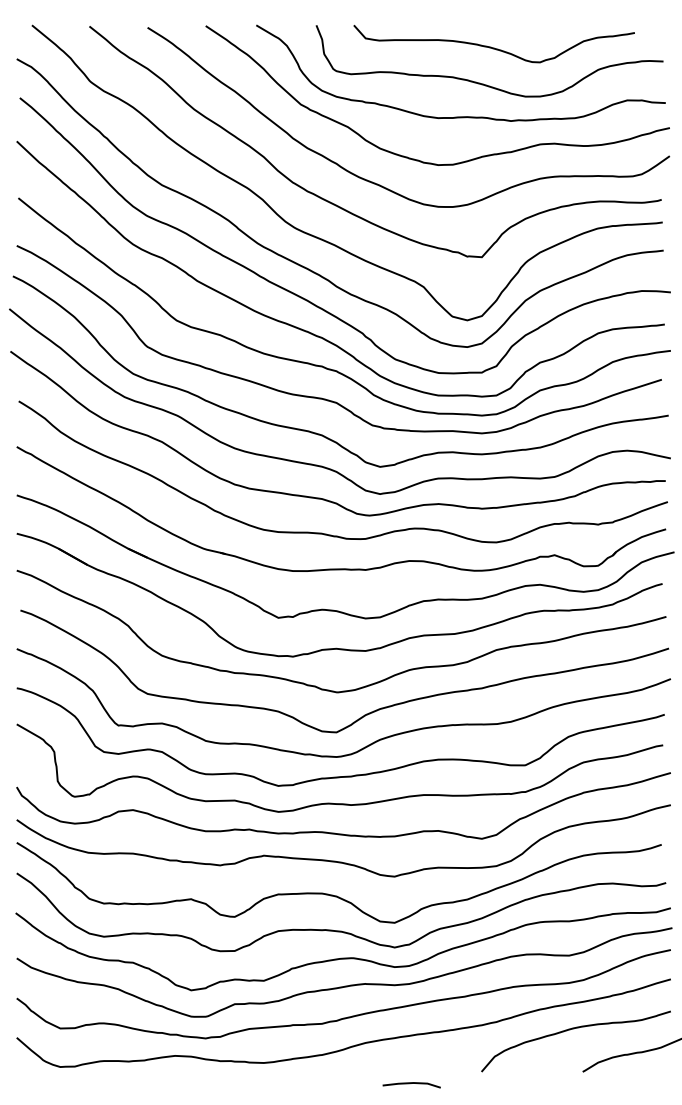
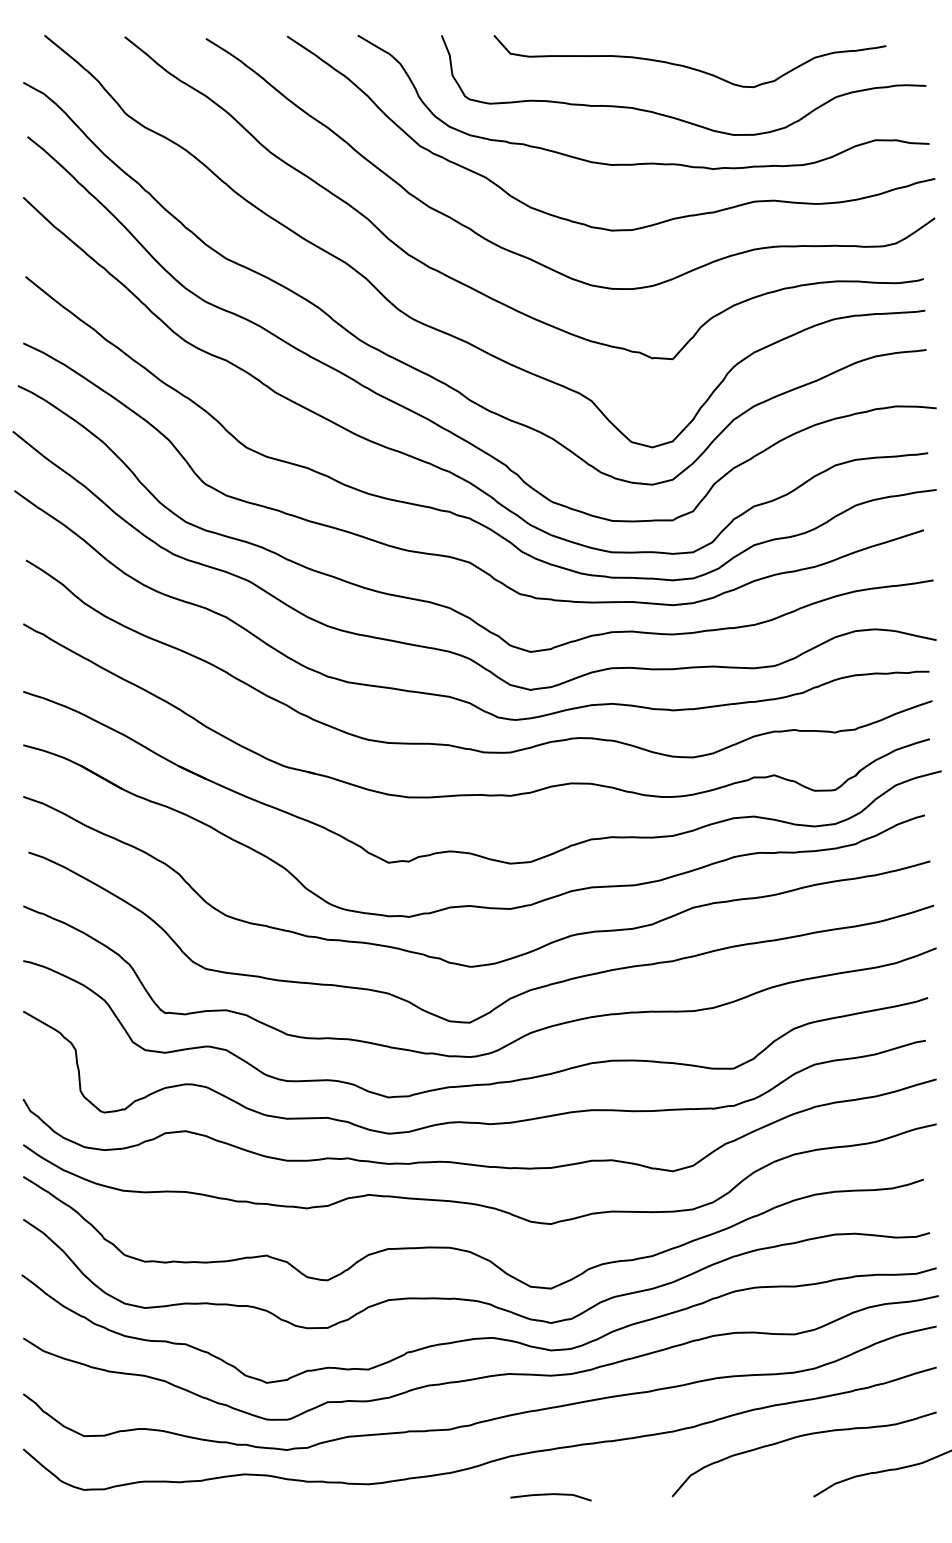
line: (410, 1084) -> (549, 1496), moved

